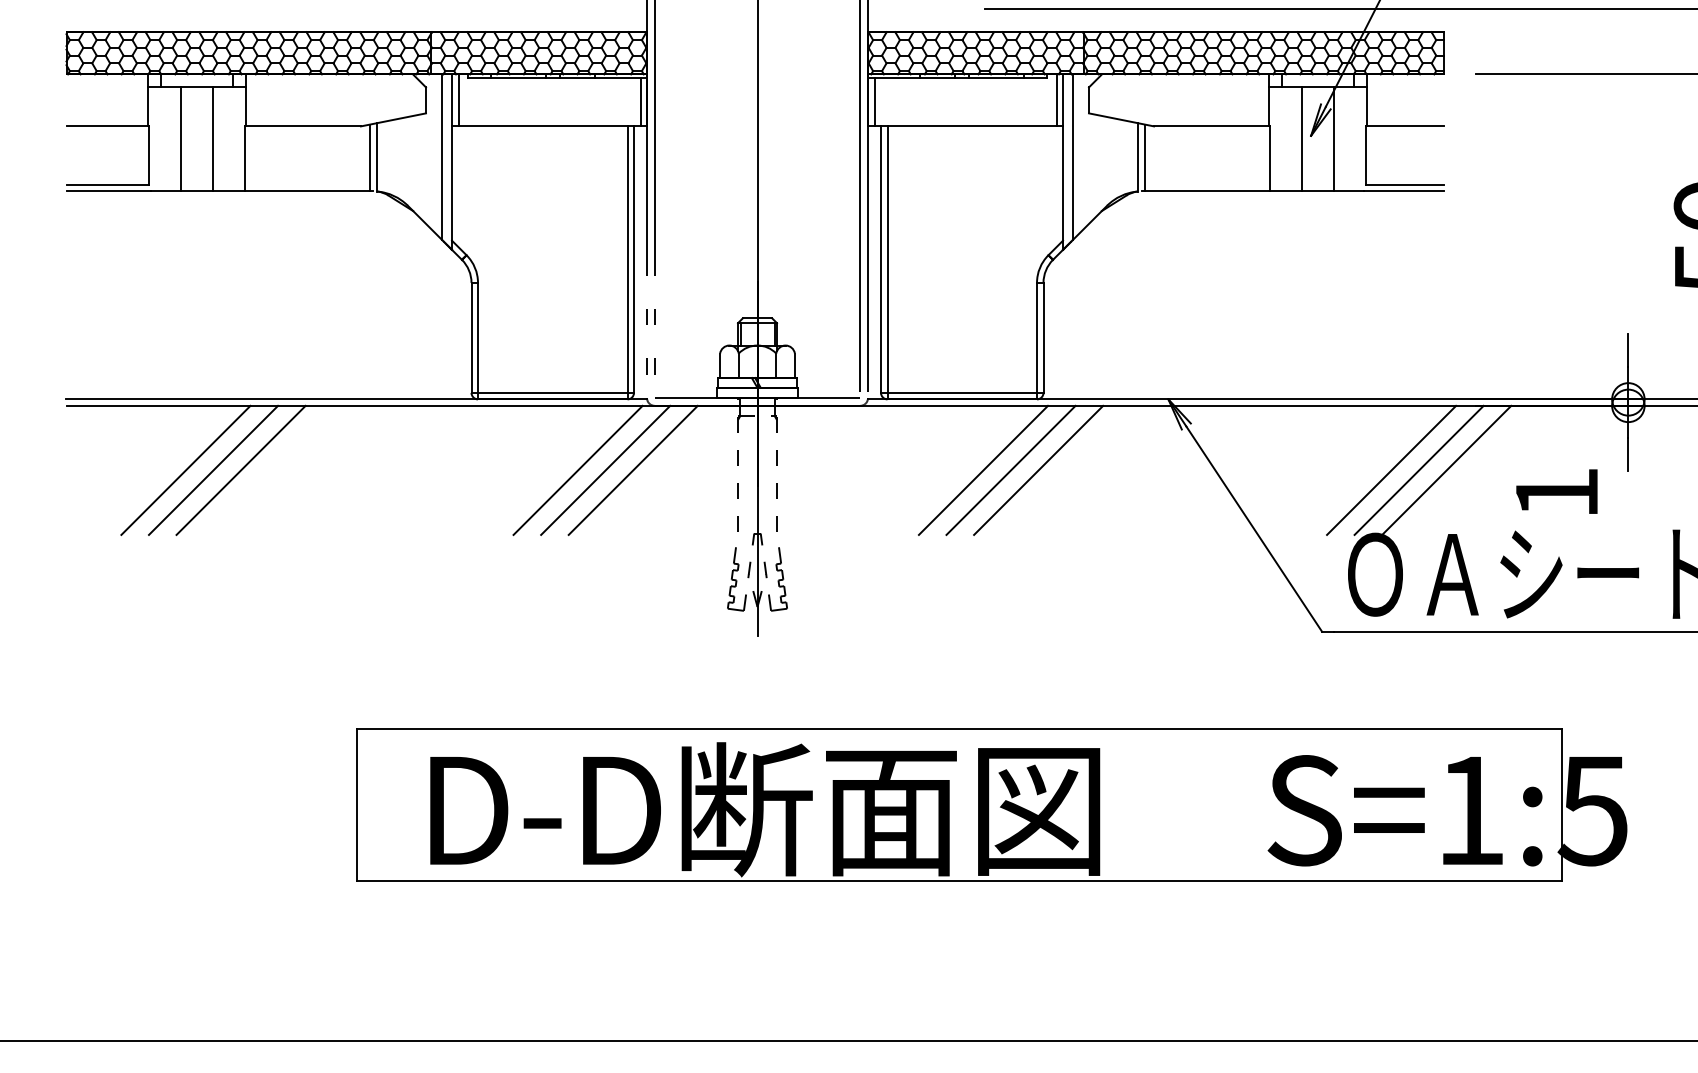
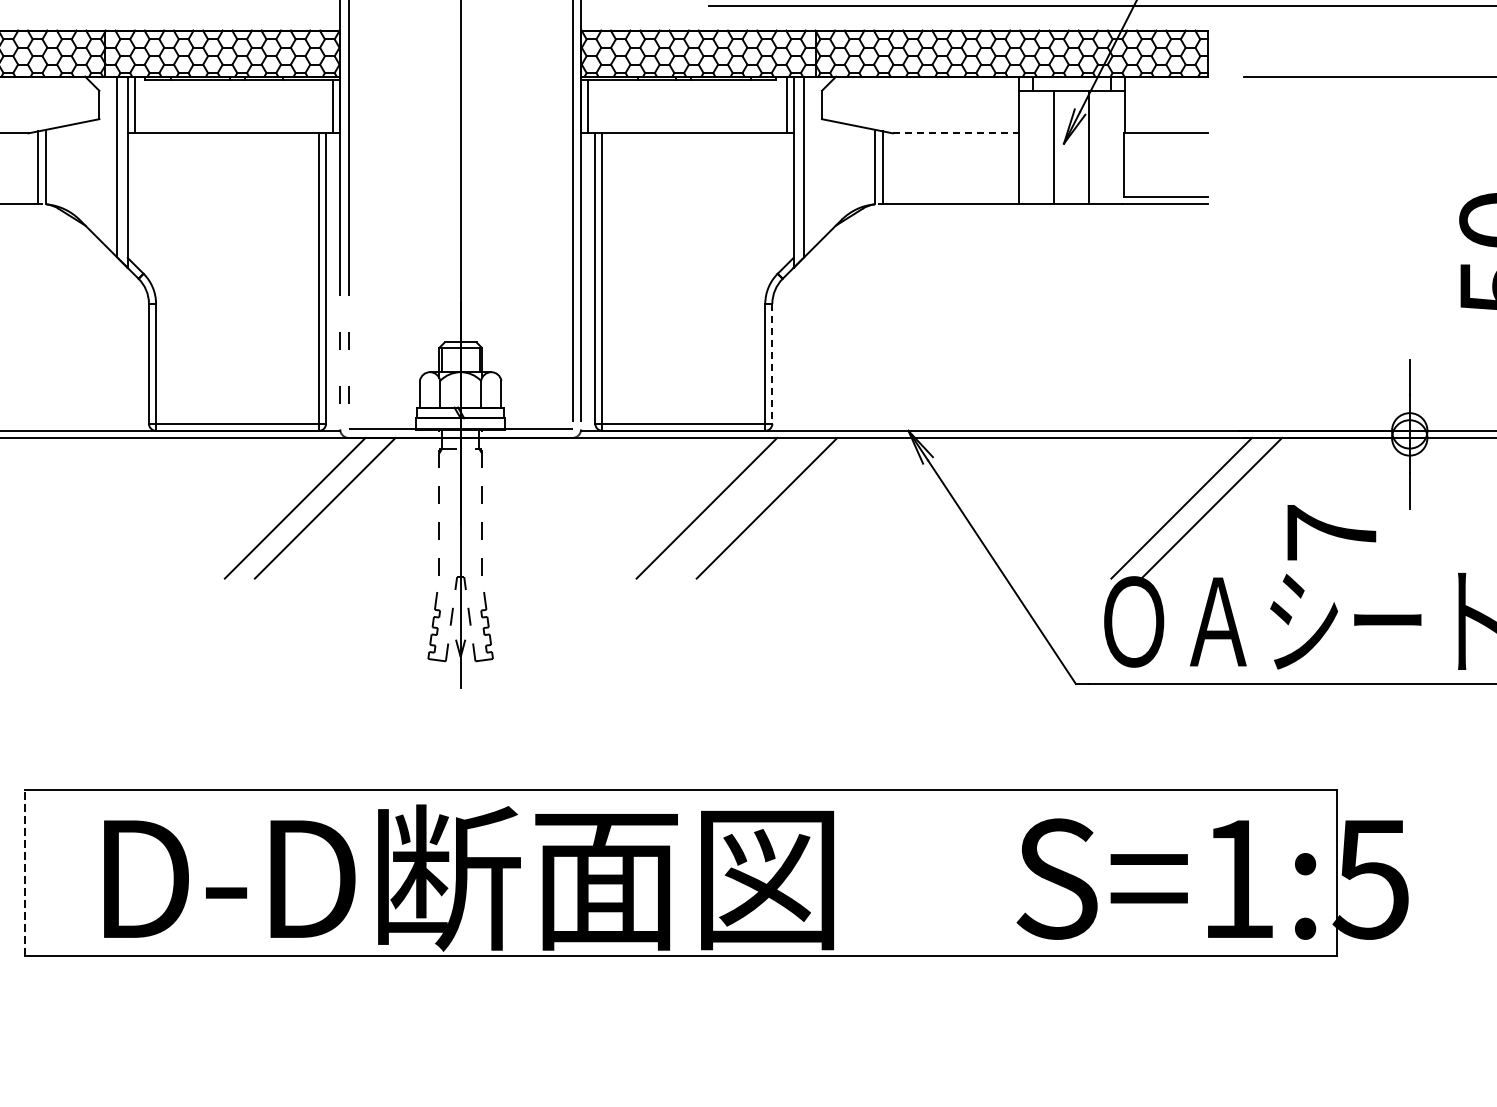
line: (1211, 126) -> (955, 133), solid -> dashed
line: (1043, 338) -> (772, 364), solid -> dashed
line: (577, 469) -> (264, 507), removed
line: (1010, 469) -> (736, 507), removed
line: (1391, 469) -> (1151, 507), removed
text: (1556, 492) -> (1331, 532), 1 -> 7
line: (357, 804) -> (24, 872), solid -> dashed

